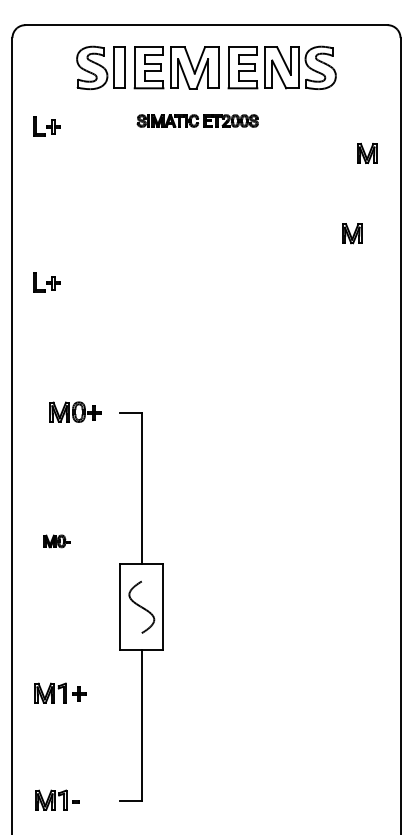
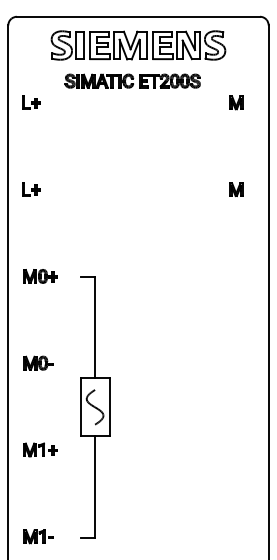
part: (197, 120) -> (132, 80), size x1.67
part: (47, 126) -> (31, 102), moved
part: (367, 152) -> (236, 102), moved
part: (352, 233) -> (236, 189), moved
part: (75, 412) -> (40, 276), moved
part: (57, 540) -> (38, 362), size x1.67
part: (60, 692) -> (40, 449), moved

